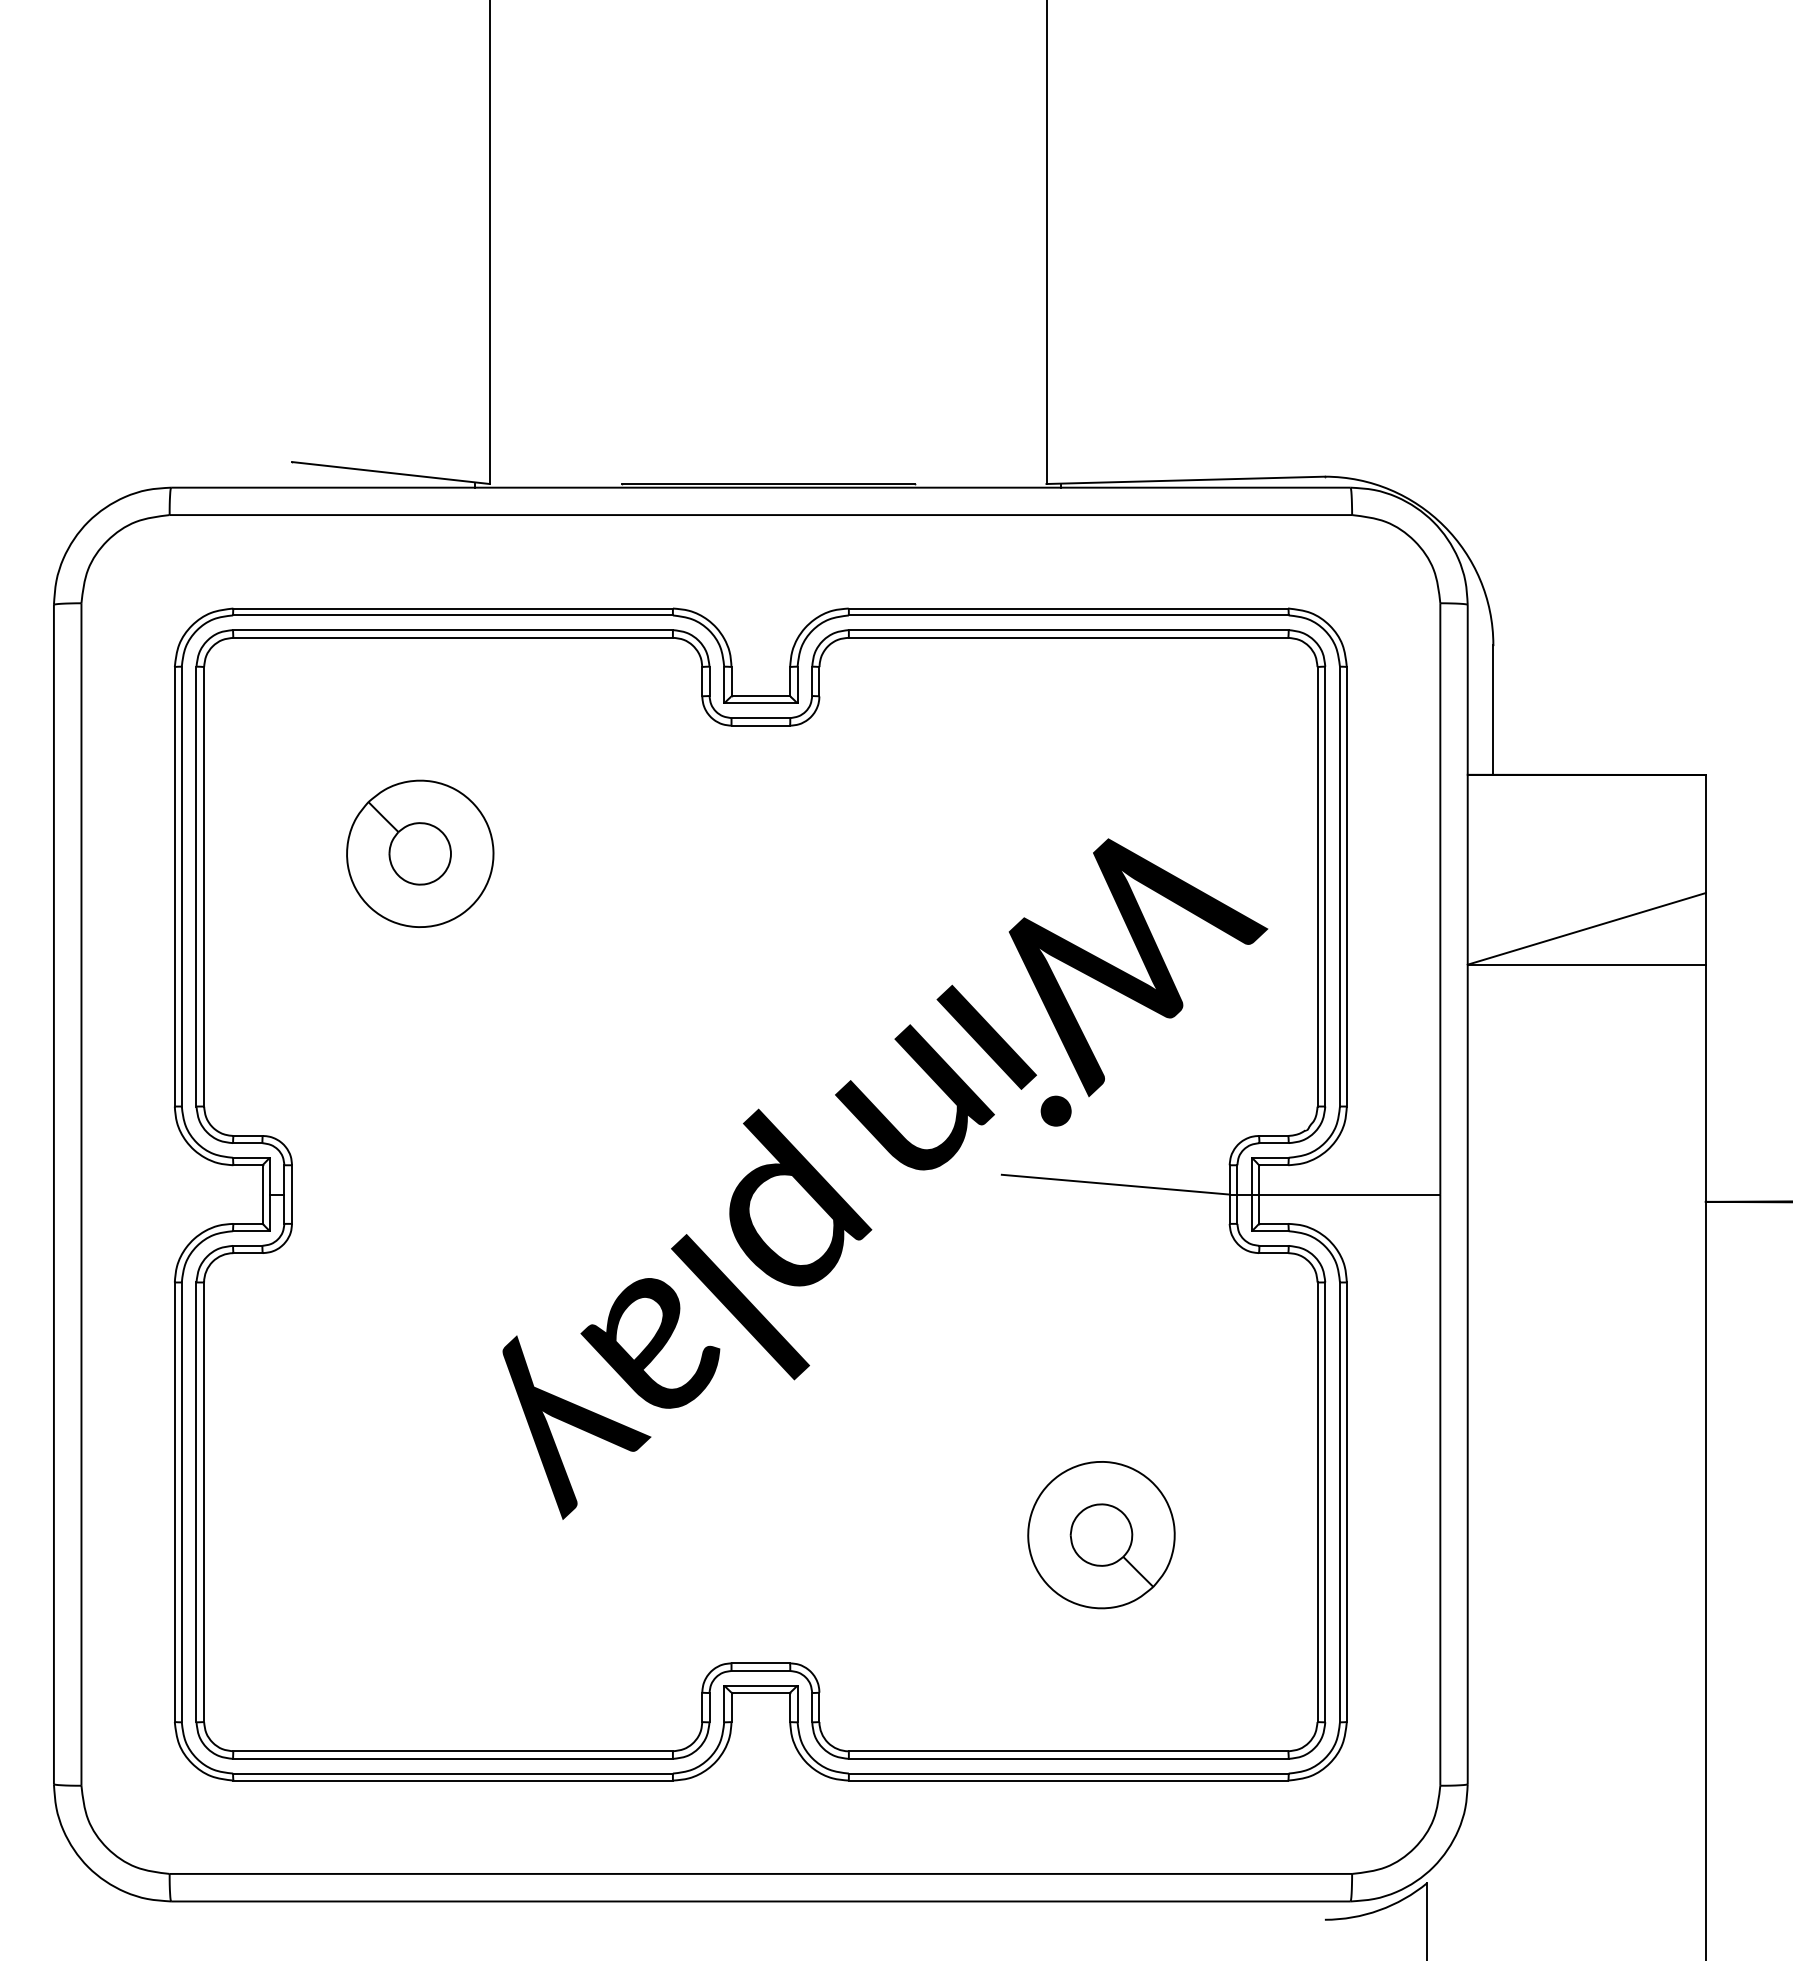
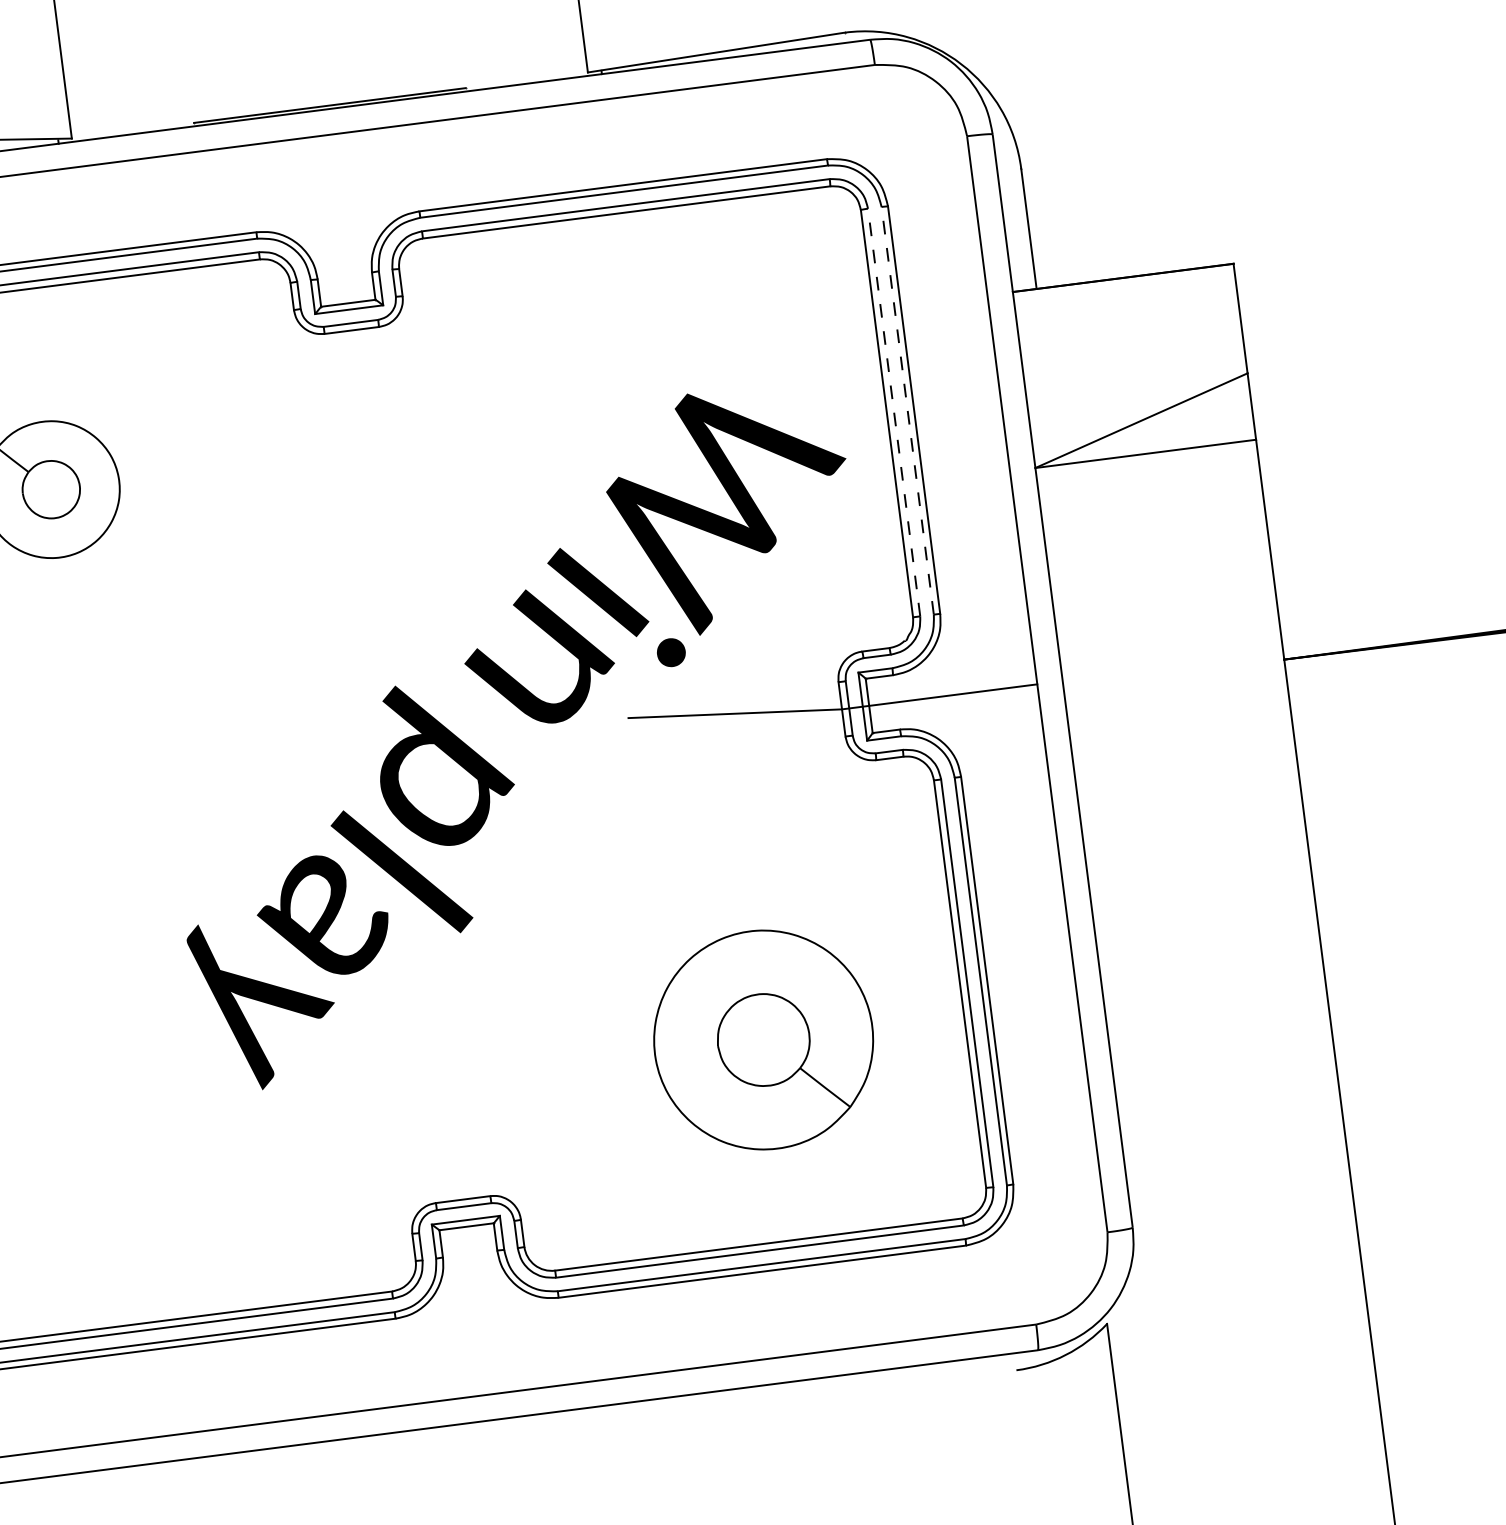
line: (1325, 886) -> (894, 412), solid -> dashed
line: (1339, 886) -> (907, 410), solid -> dashed
part: (1101, 1535) -> (763, 1040), size x1.6

